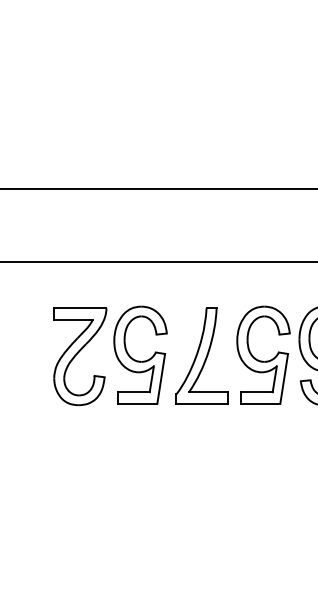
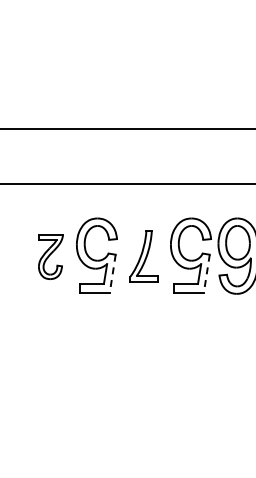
part: (79, 356) -> (50, 256), size x0.6
part: (201, 356) -> (143, 256), size x0.7
line: (160, 379) -> (112, 274), solid -> dashed
line: (283, 379) -> (206, 274), solid -> dashed

